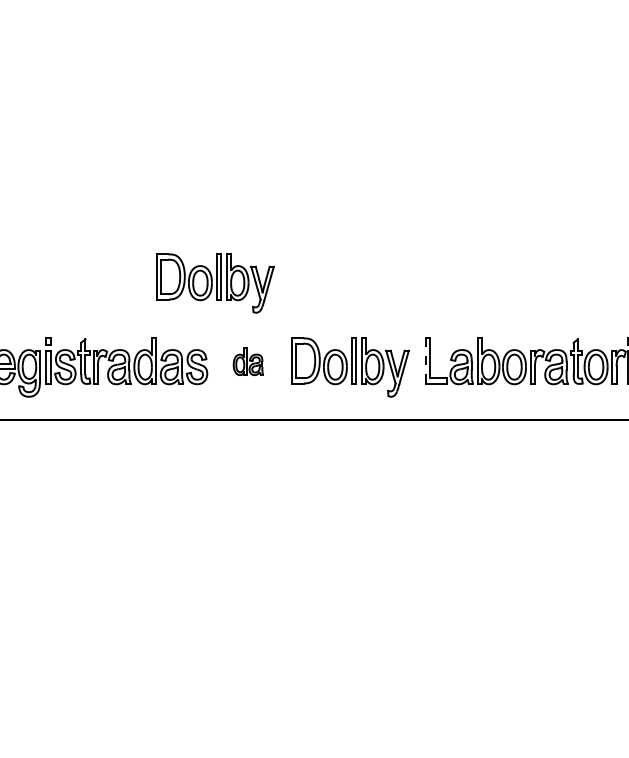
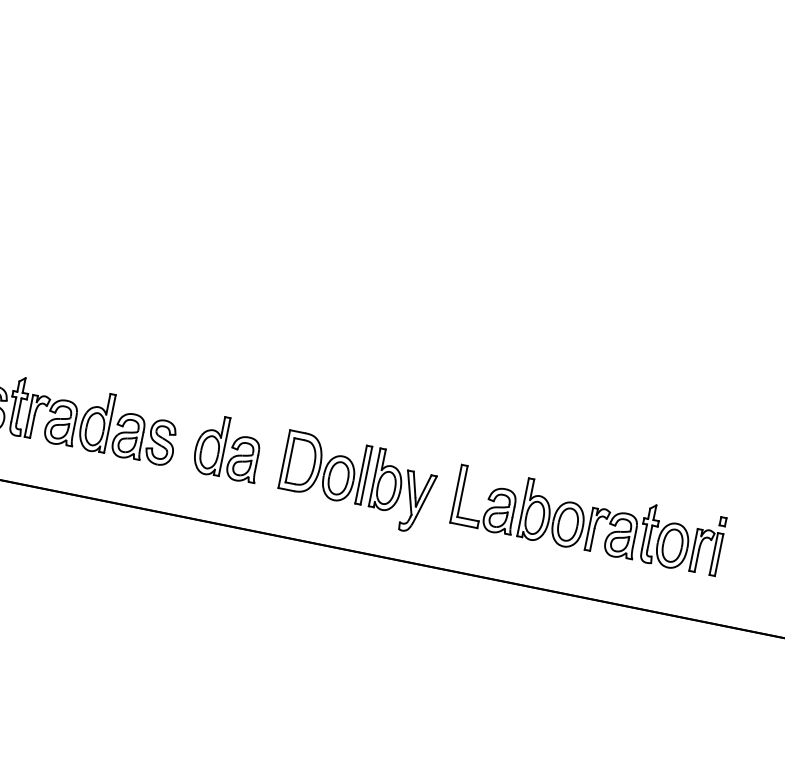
part: (215, 283) -> (206, 340), removed
line: (425, 360) -> (455, 493), dashed -> solid
part: (248, 361) -> (228, 448), size x1.67

